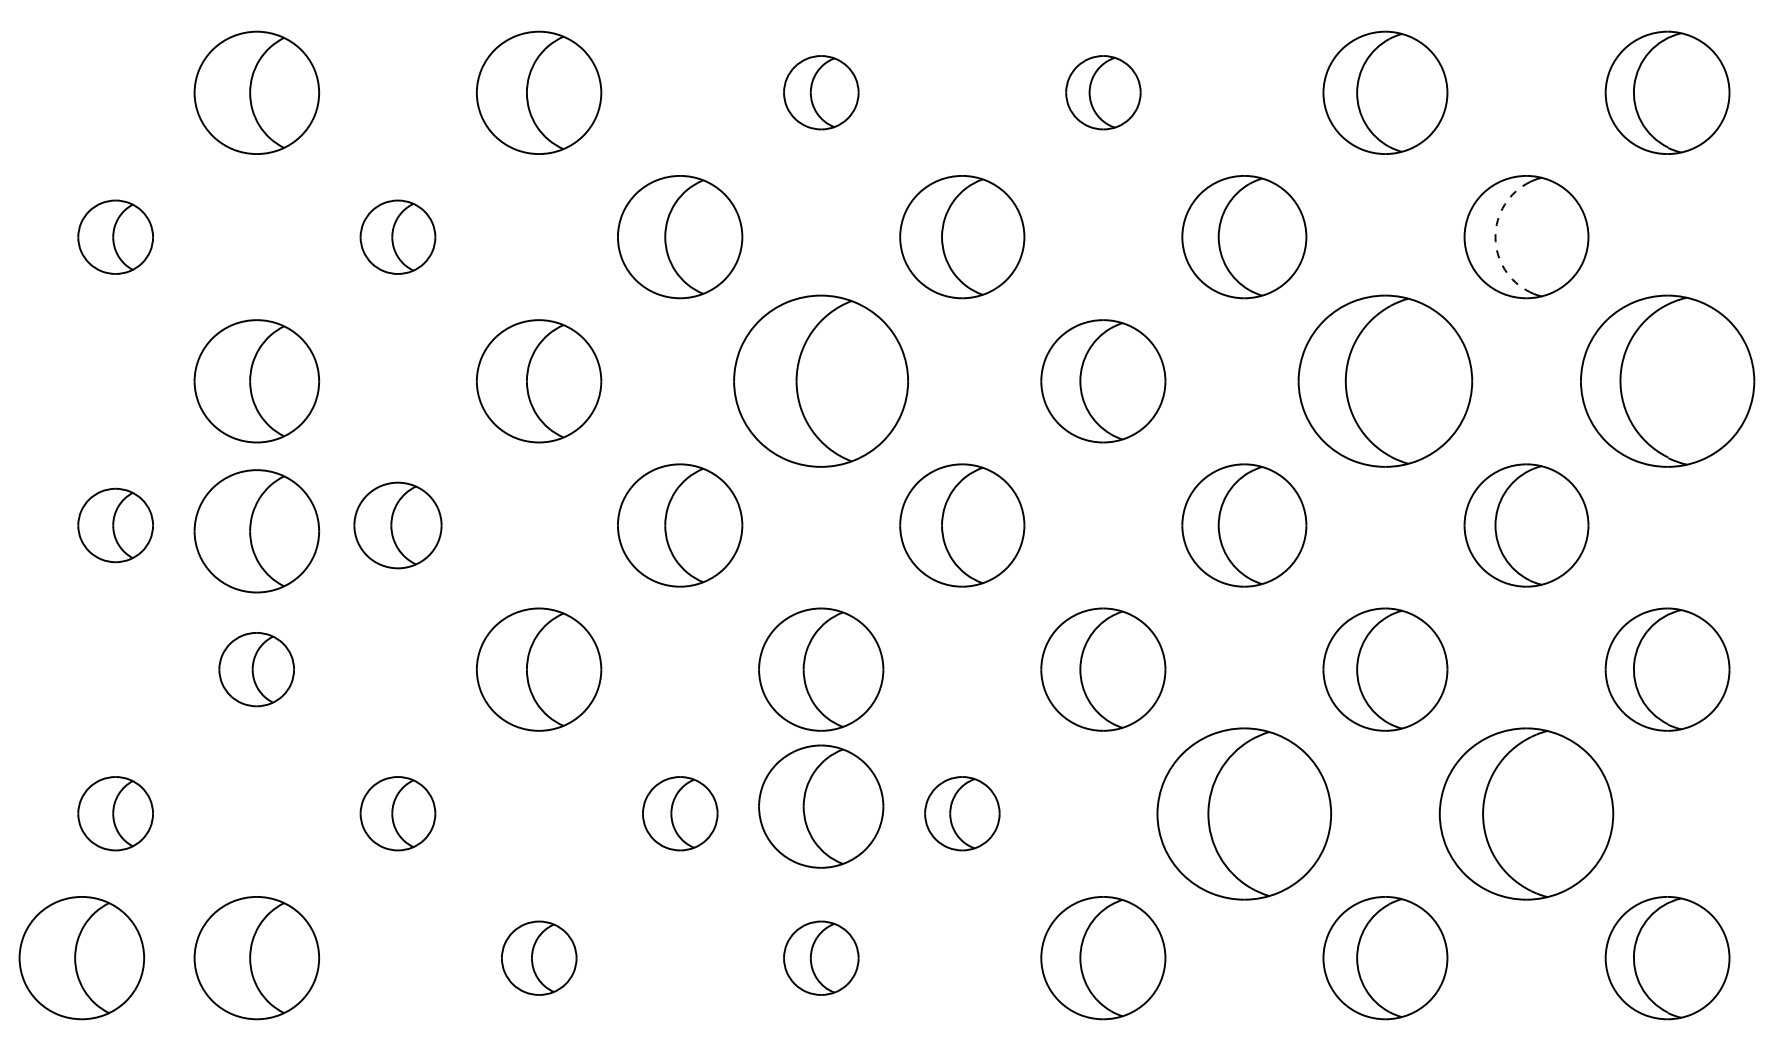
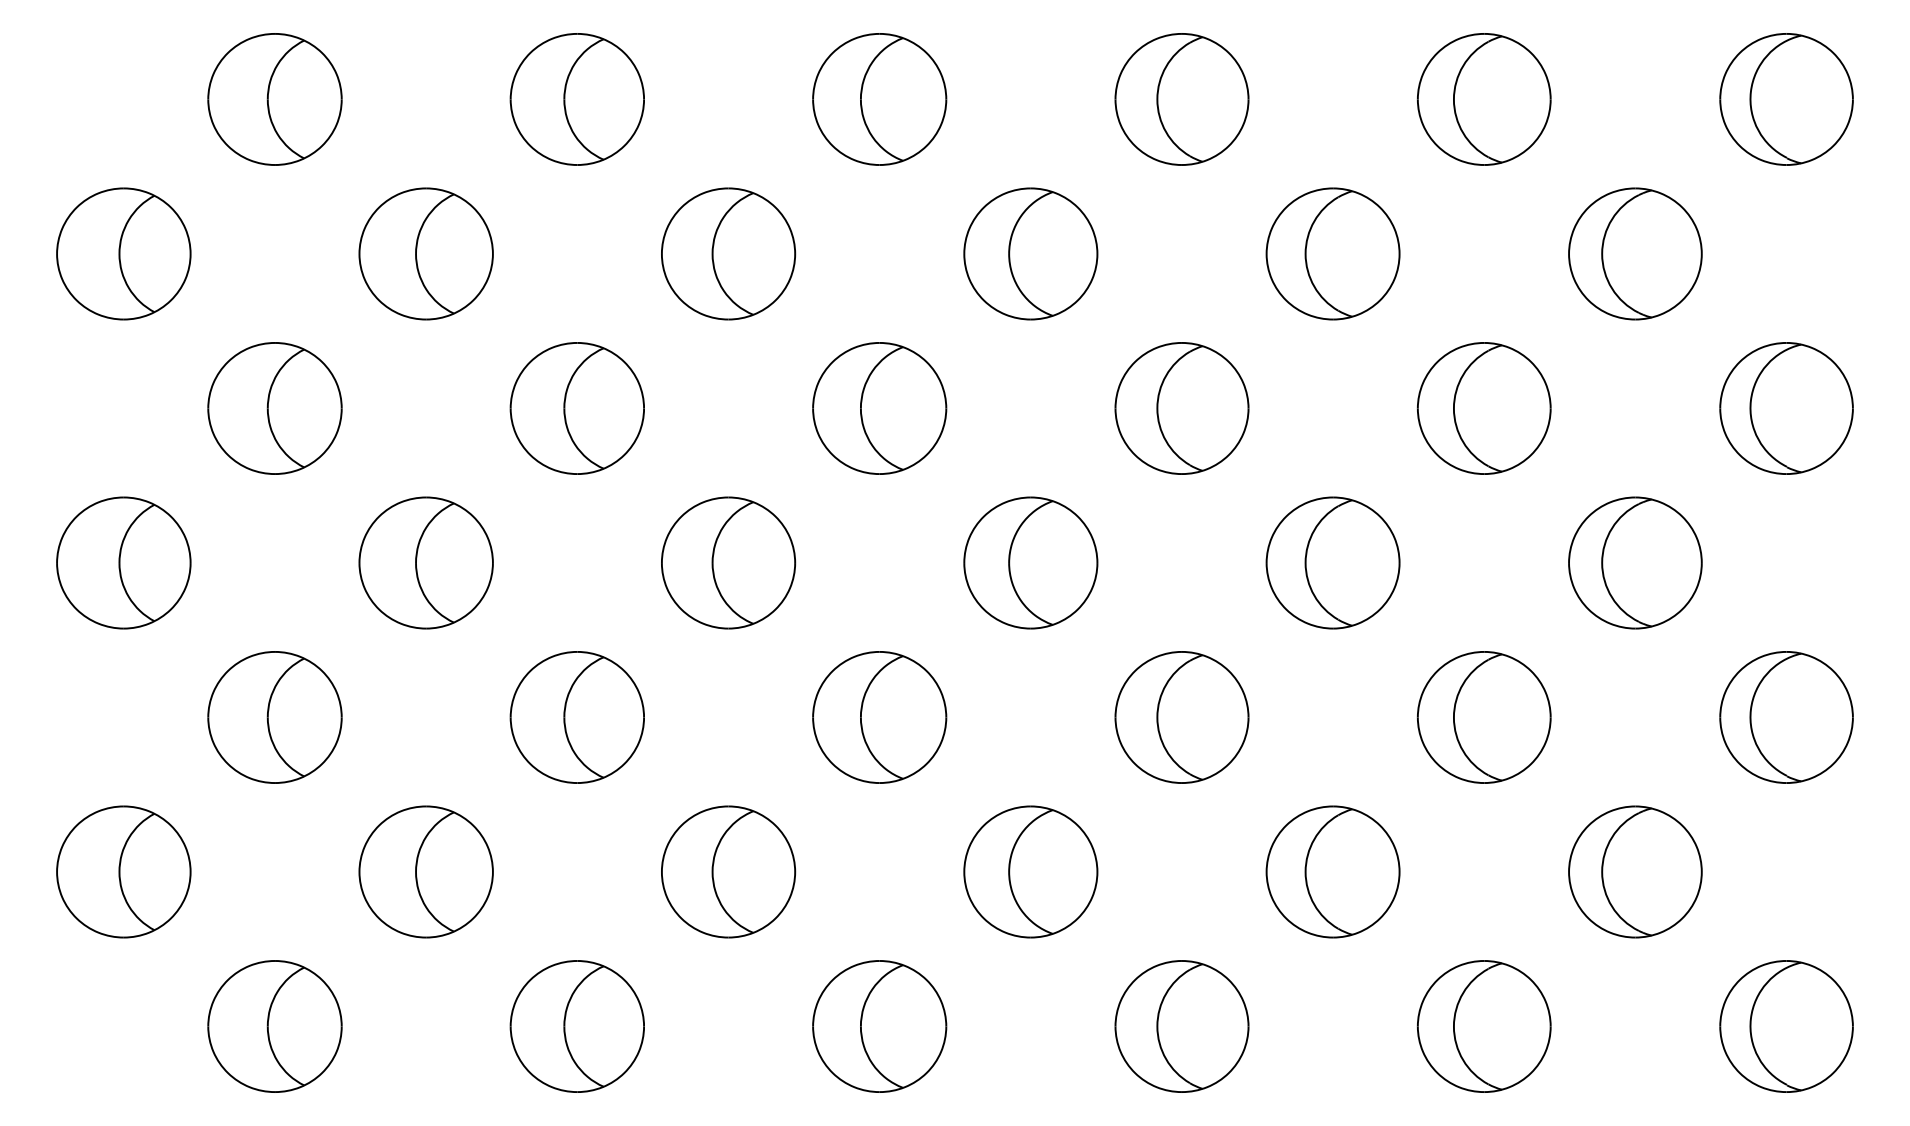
part: (821, 92) -> (879, 99), size x1.67
part: (1103, 92) -> (1182, 99), size x1.67
part: (115, 237) -> (123, 254), size x1.67
part: (397, 237) -> (425, 254), size x1.67
arc: (1495, 237) -> (1602, 254), dashed -> solid
part: (821, 381) -> (879, 408), size x0.71
part: (1385, 381) -> (1484, 408), size x0.71
part: (1667, 381) -> (1786, 408), size x0.71
part: (115, 525) -> (123, 563), size x1.67
part: (397, 525) -> (425, 563), size x1.43
part: (256, 531) -> (274, 569), removed
part: (256, 669) -> (274, 717), size x1.67
part: (821, 806) -> (879, 864), removed
part: (115, 813) -> (123, 871), size x1.67
part: (397, 813) -> (425, 871), size x1.67
part: (680, 813) -> (728, 871), size x1.67
part: (962, 813) -> (1031, 871), size x1.67
part: (1244, 813) -> (1333, 871), size x0.71
part: (1526, 813) -> (1635, 871), size x0.71
part: (81, 958) -> (87, 1026), removed
part: (539, 958) -> (577, 1026), size x1.67
part: (821, 958) -> (879, 1026), size x1.67

